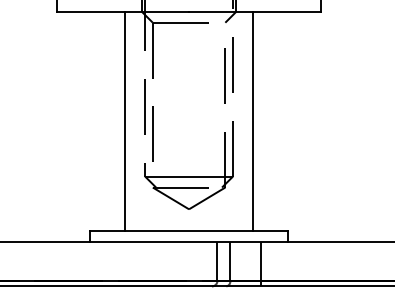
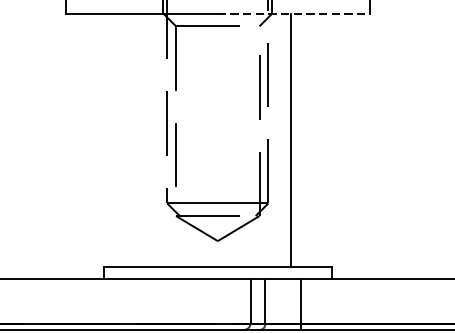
line: (255, 11) -> (294, 13), solid -> dashed
line: (125, 121) -> (144, 140), removed

